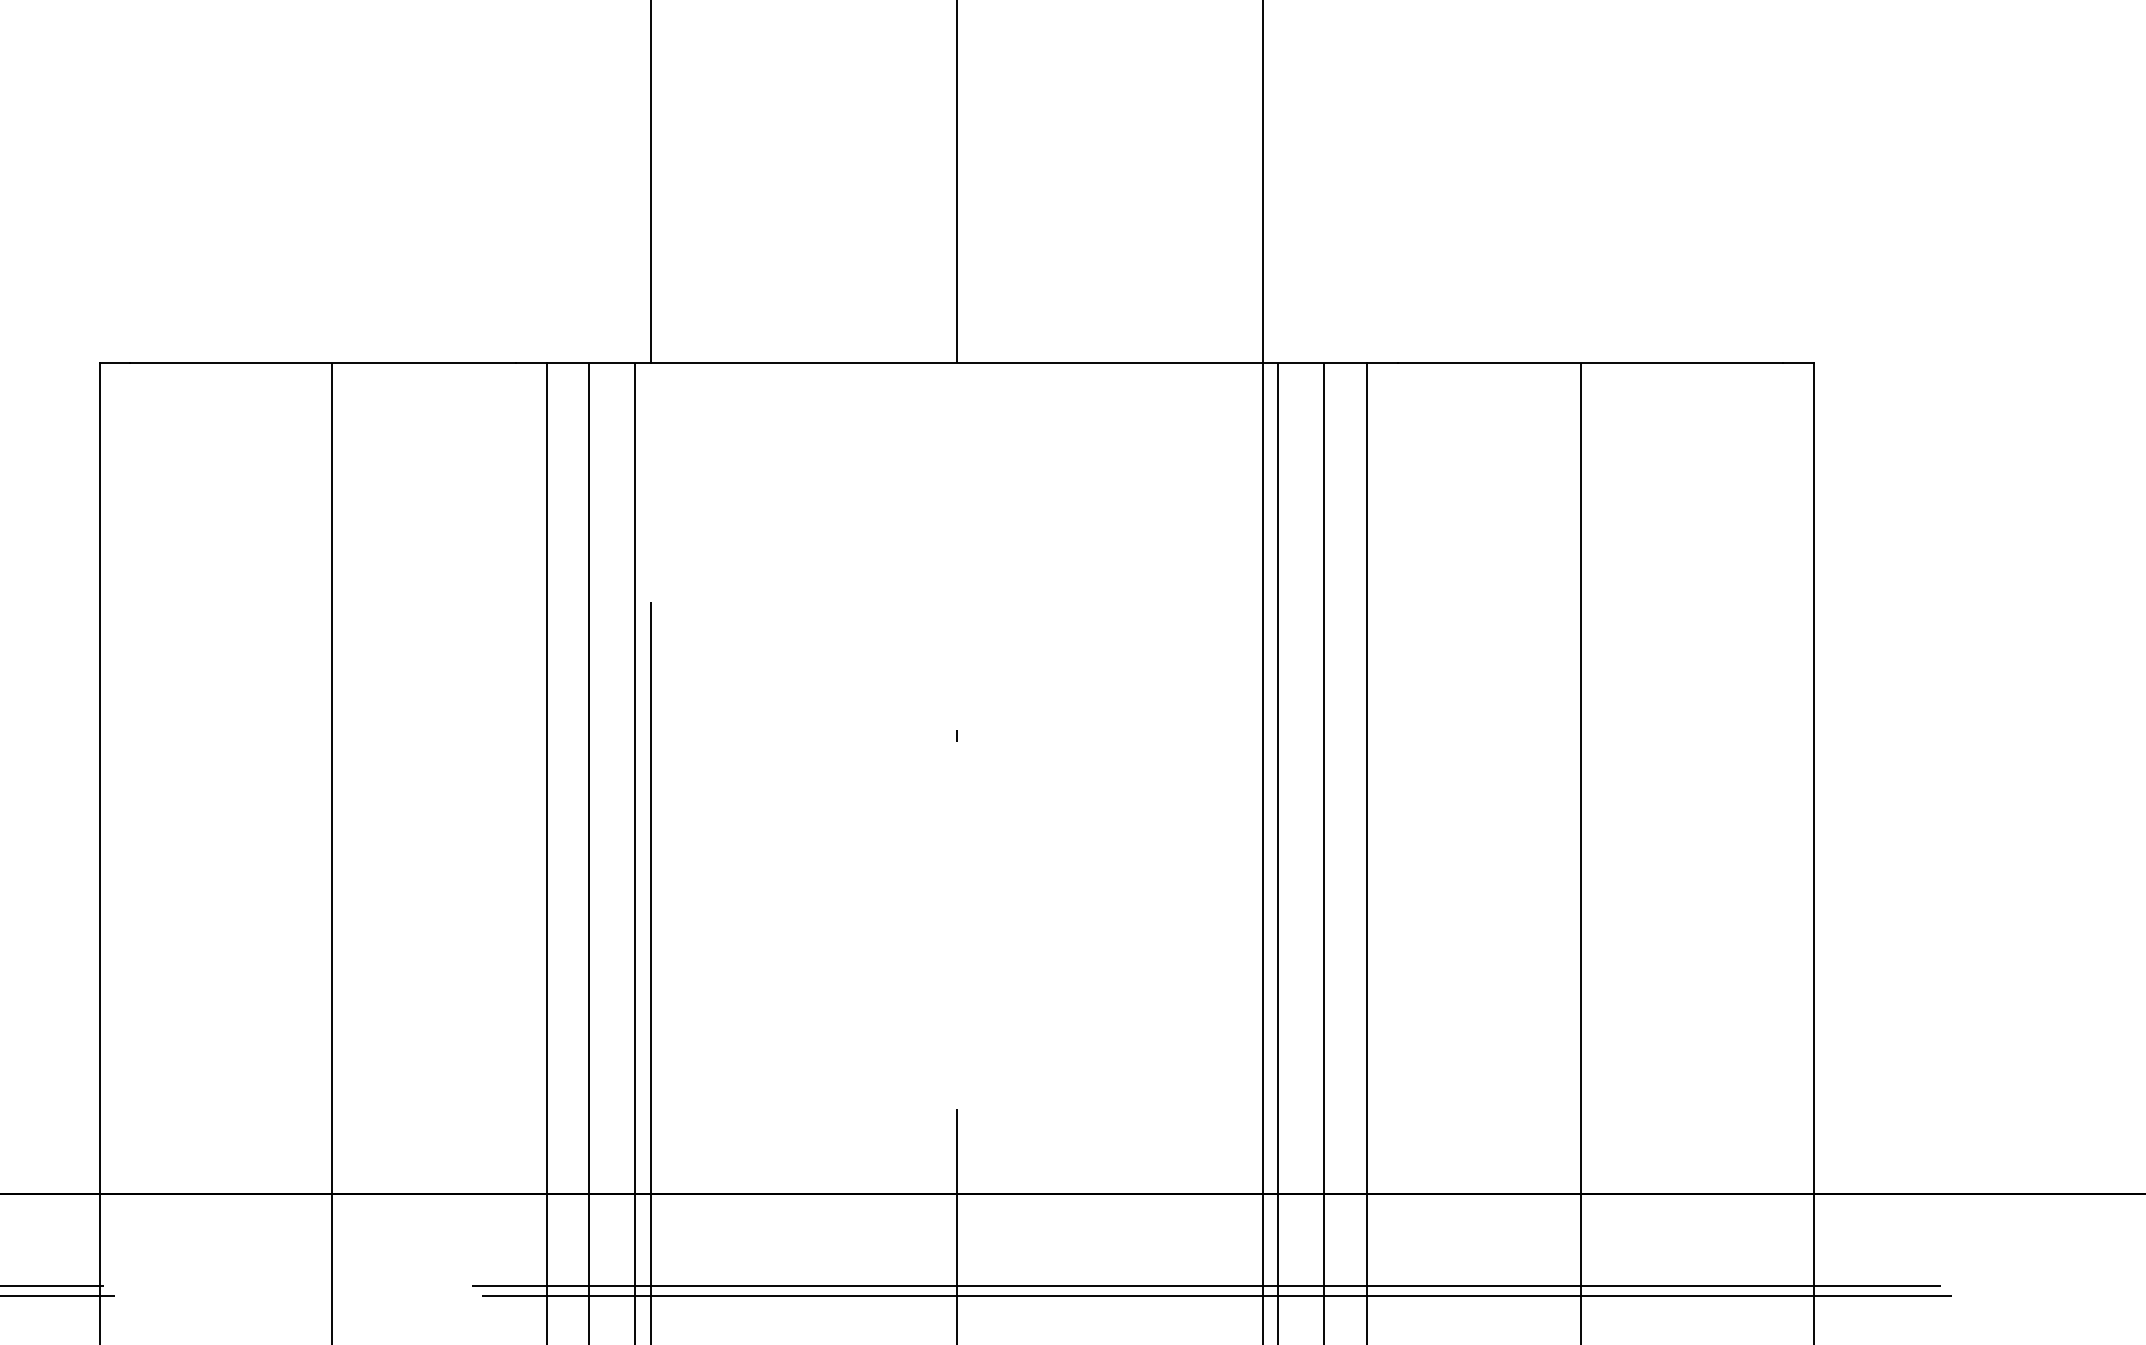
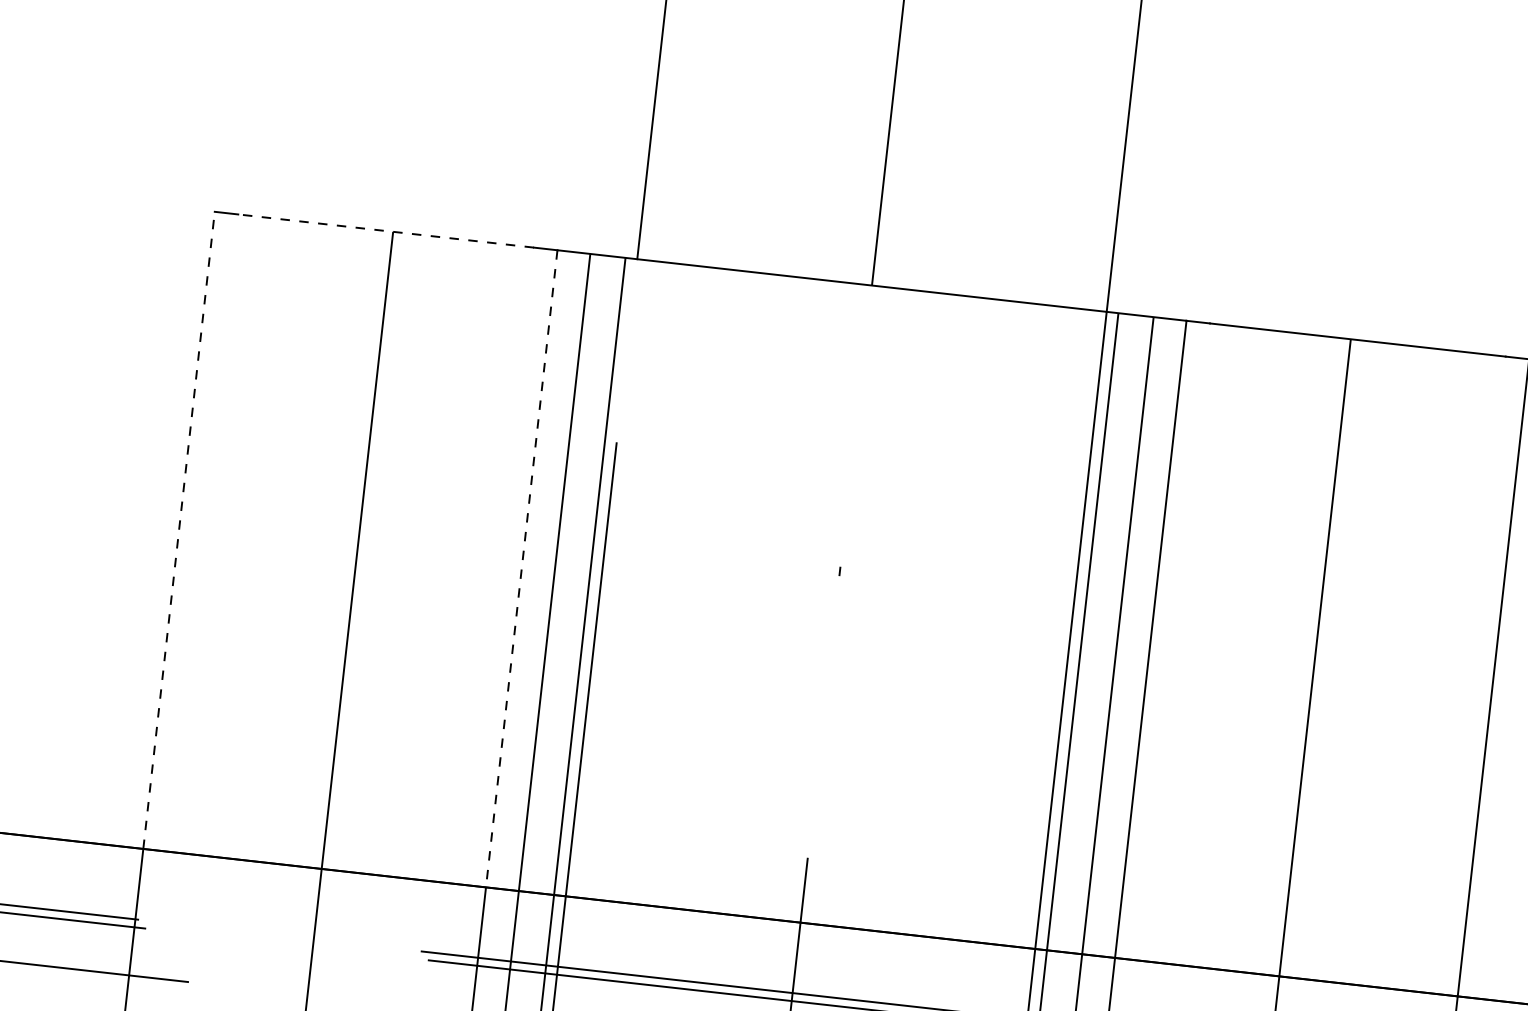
line: (323, 362) -> (386, 230), solid -> dashed
line: (99, 777) -> (179, 529), solid -> dashed
line: (546, 778) -> (521, 568), solid -> dashed

